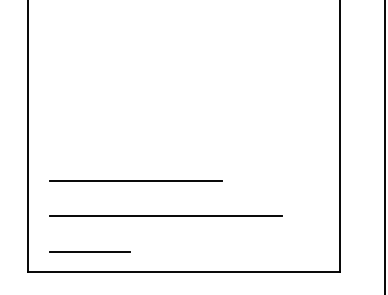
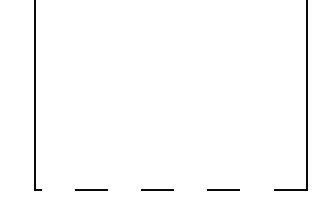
line: (135, 180) -> (128, 109), removed
line: (165, 216) -> (154, 141), removed
line: (89, 251) -> (88, 171), removed
line: (184, 272) -> (170, 190), solid -> dashed

